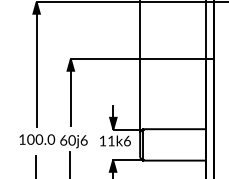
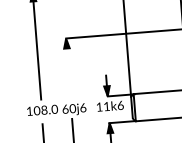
line: (70, 94) -> (68, 69), removed
text: (39, 139) -> (44, 110), 100.0 -> 108.0

